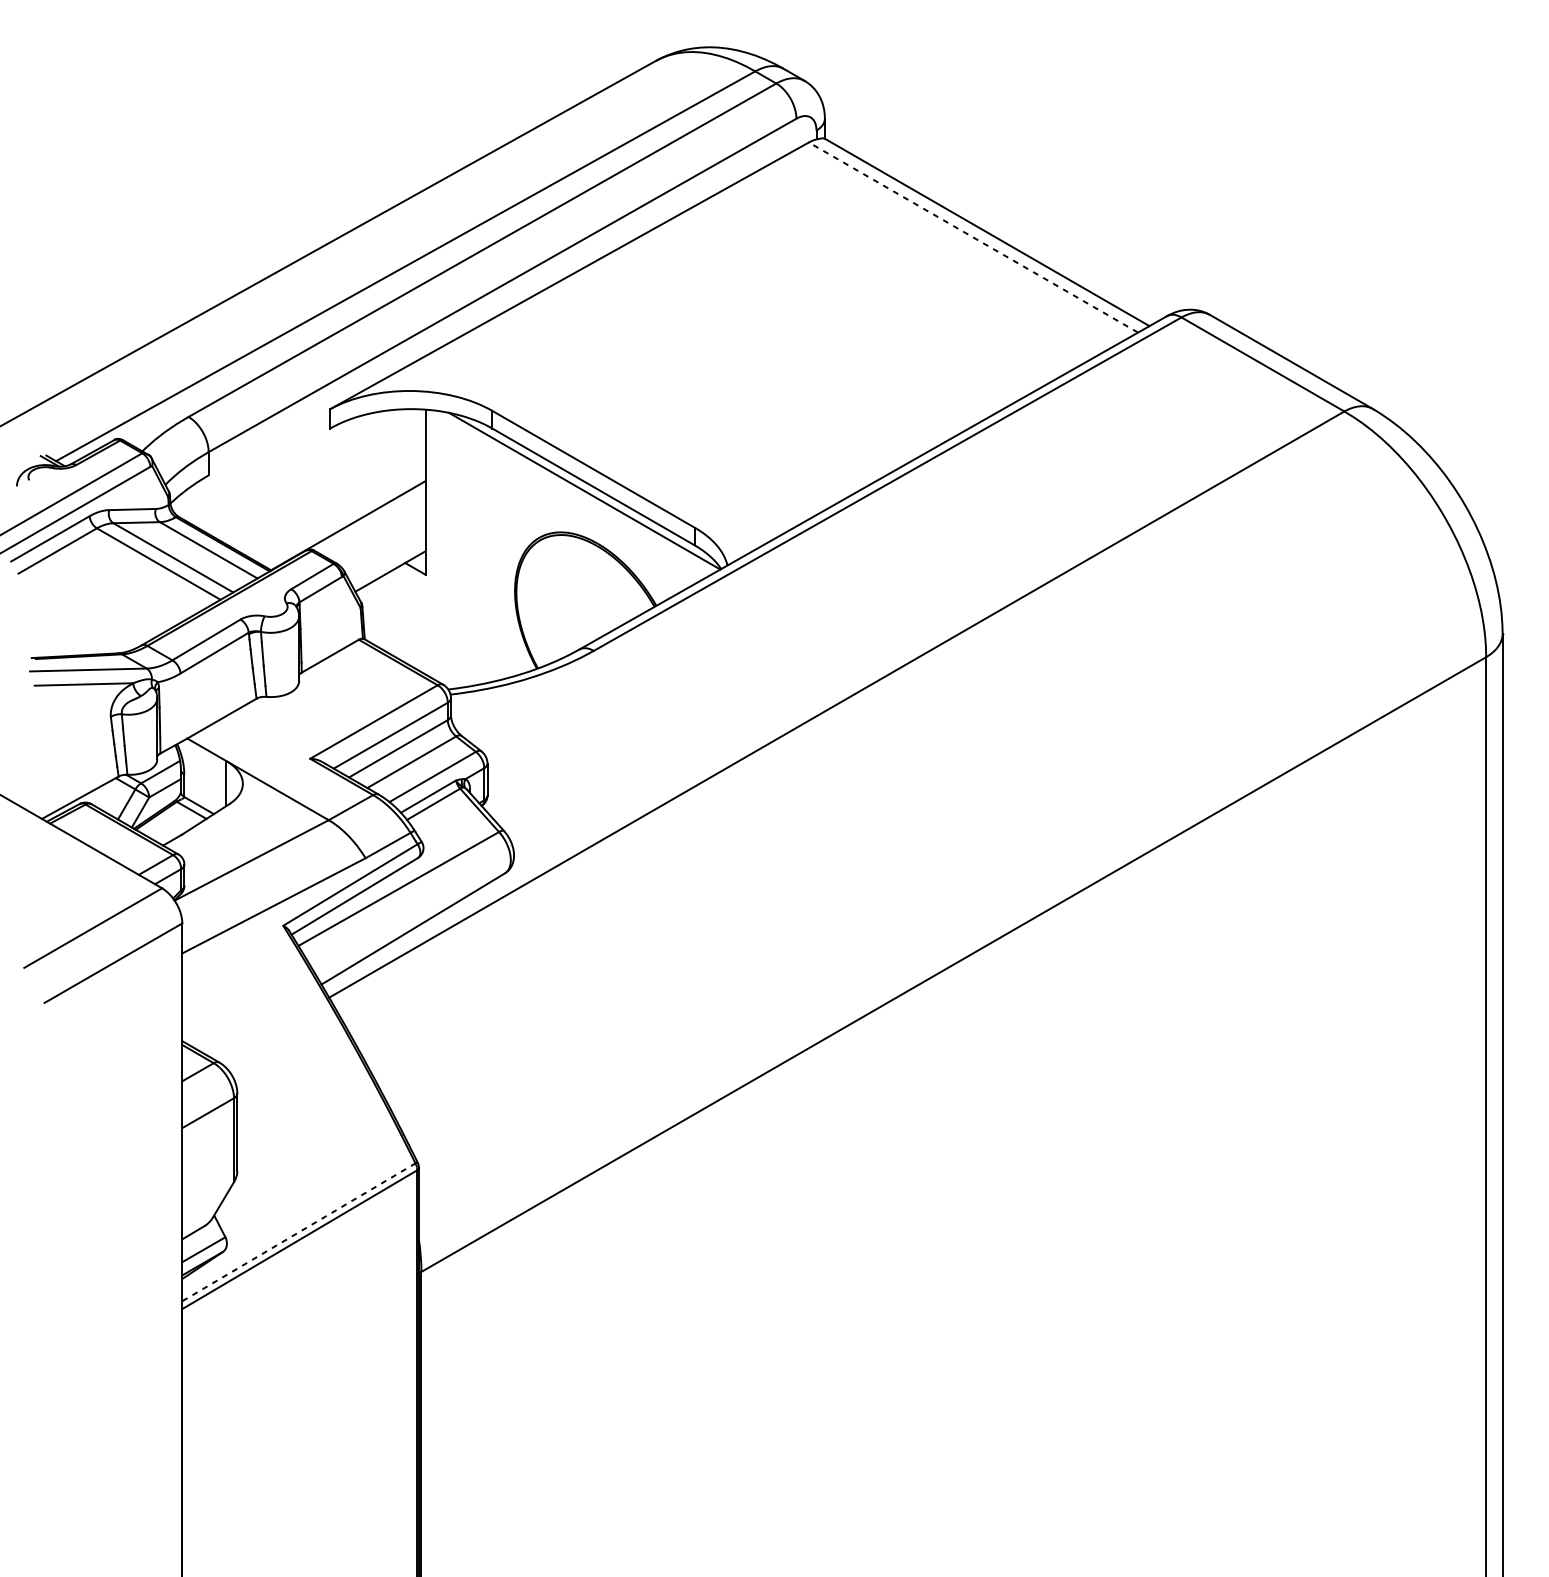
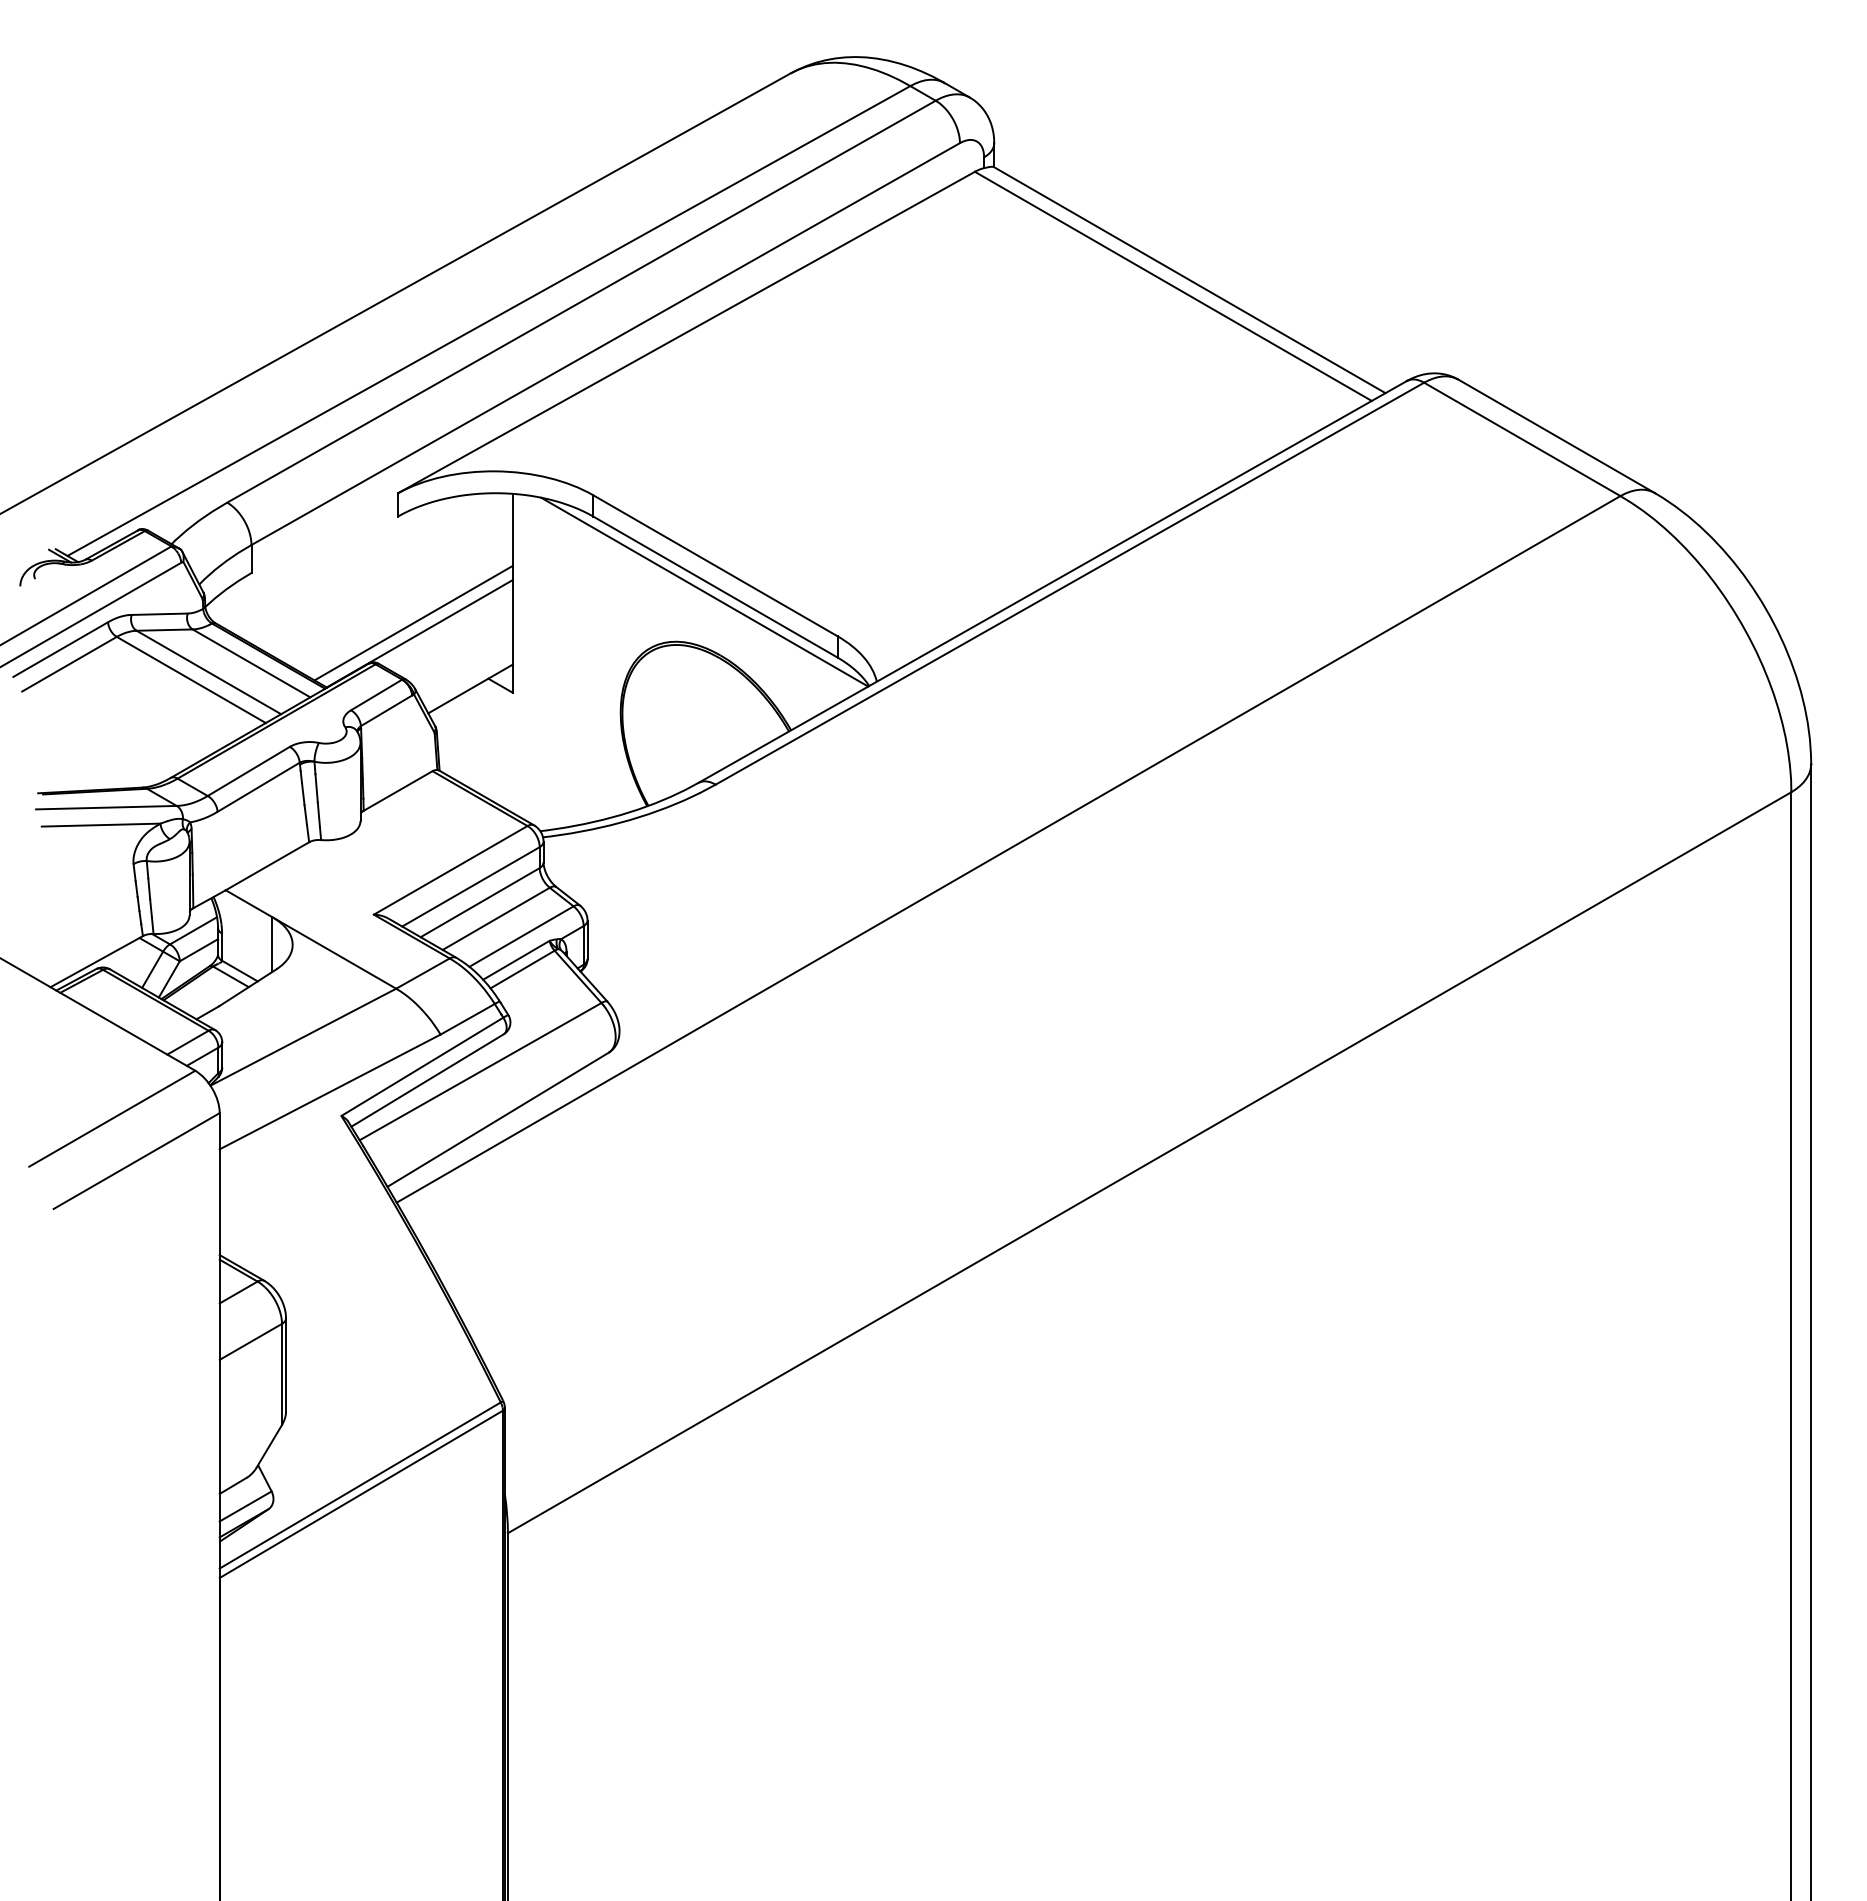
line: (972, 237) -> (1172, 286), dashed -> solid
line: (343, 516) -> (413, 622), added
line: (299, 1232) -> (360, 1485), dashed -> solid

